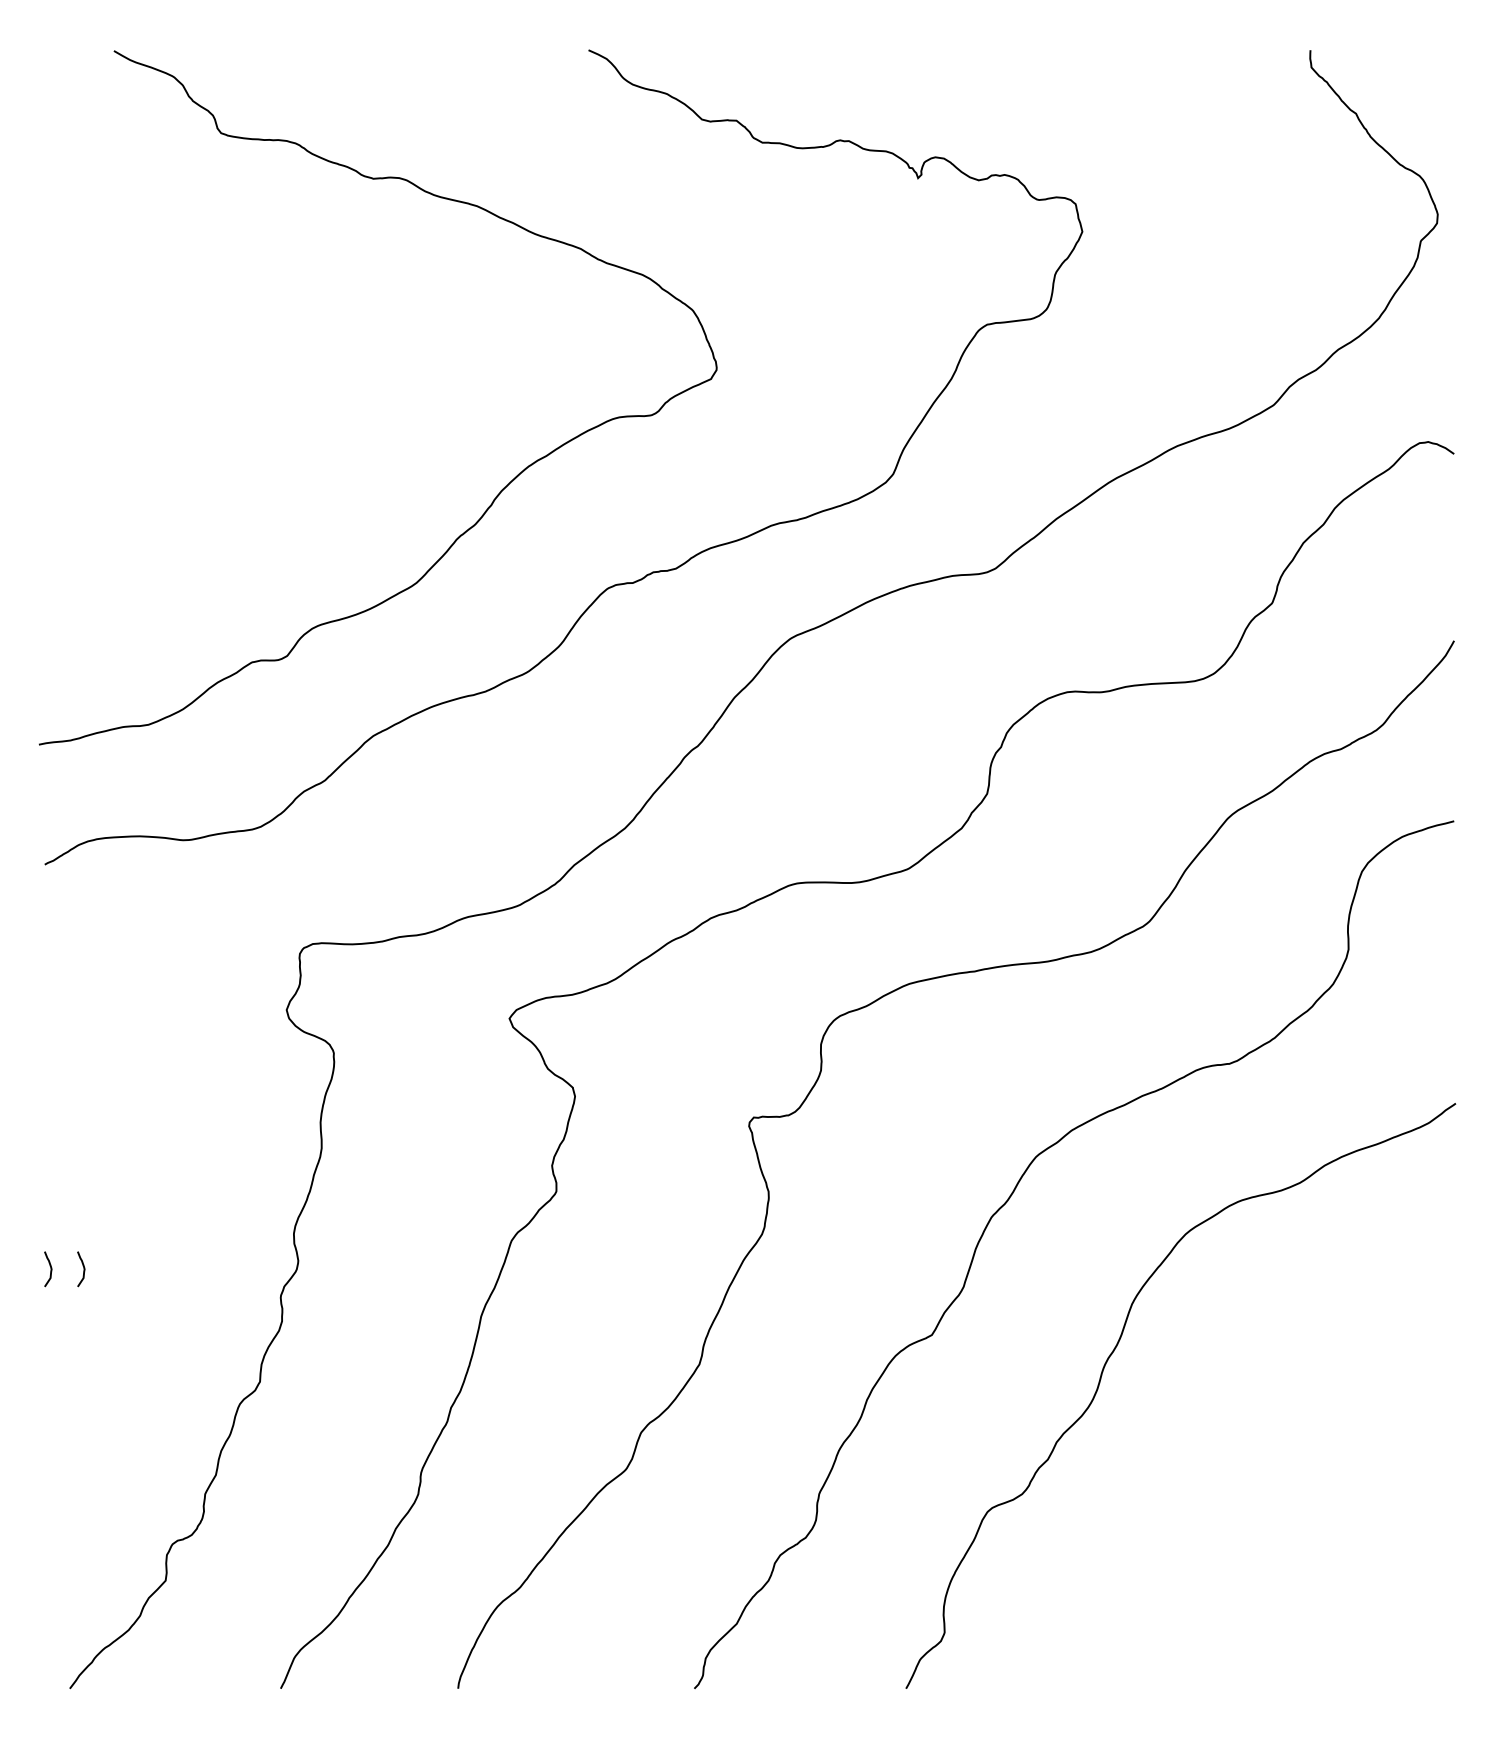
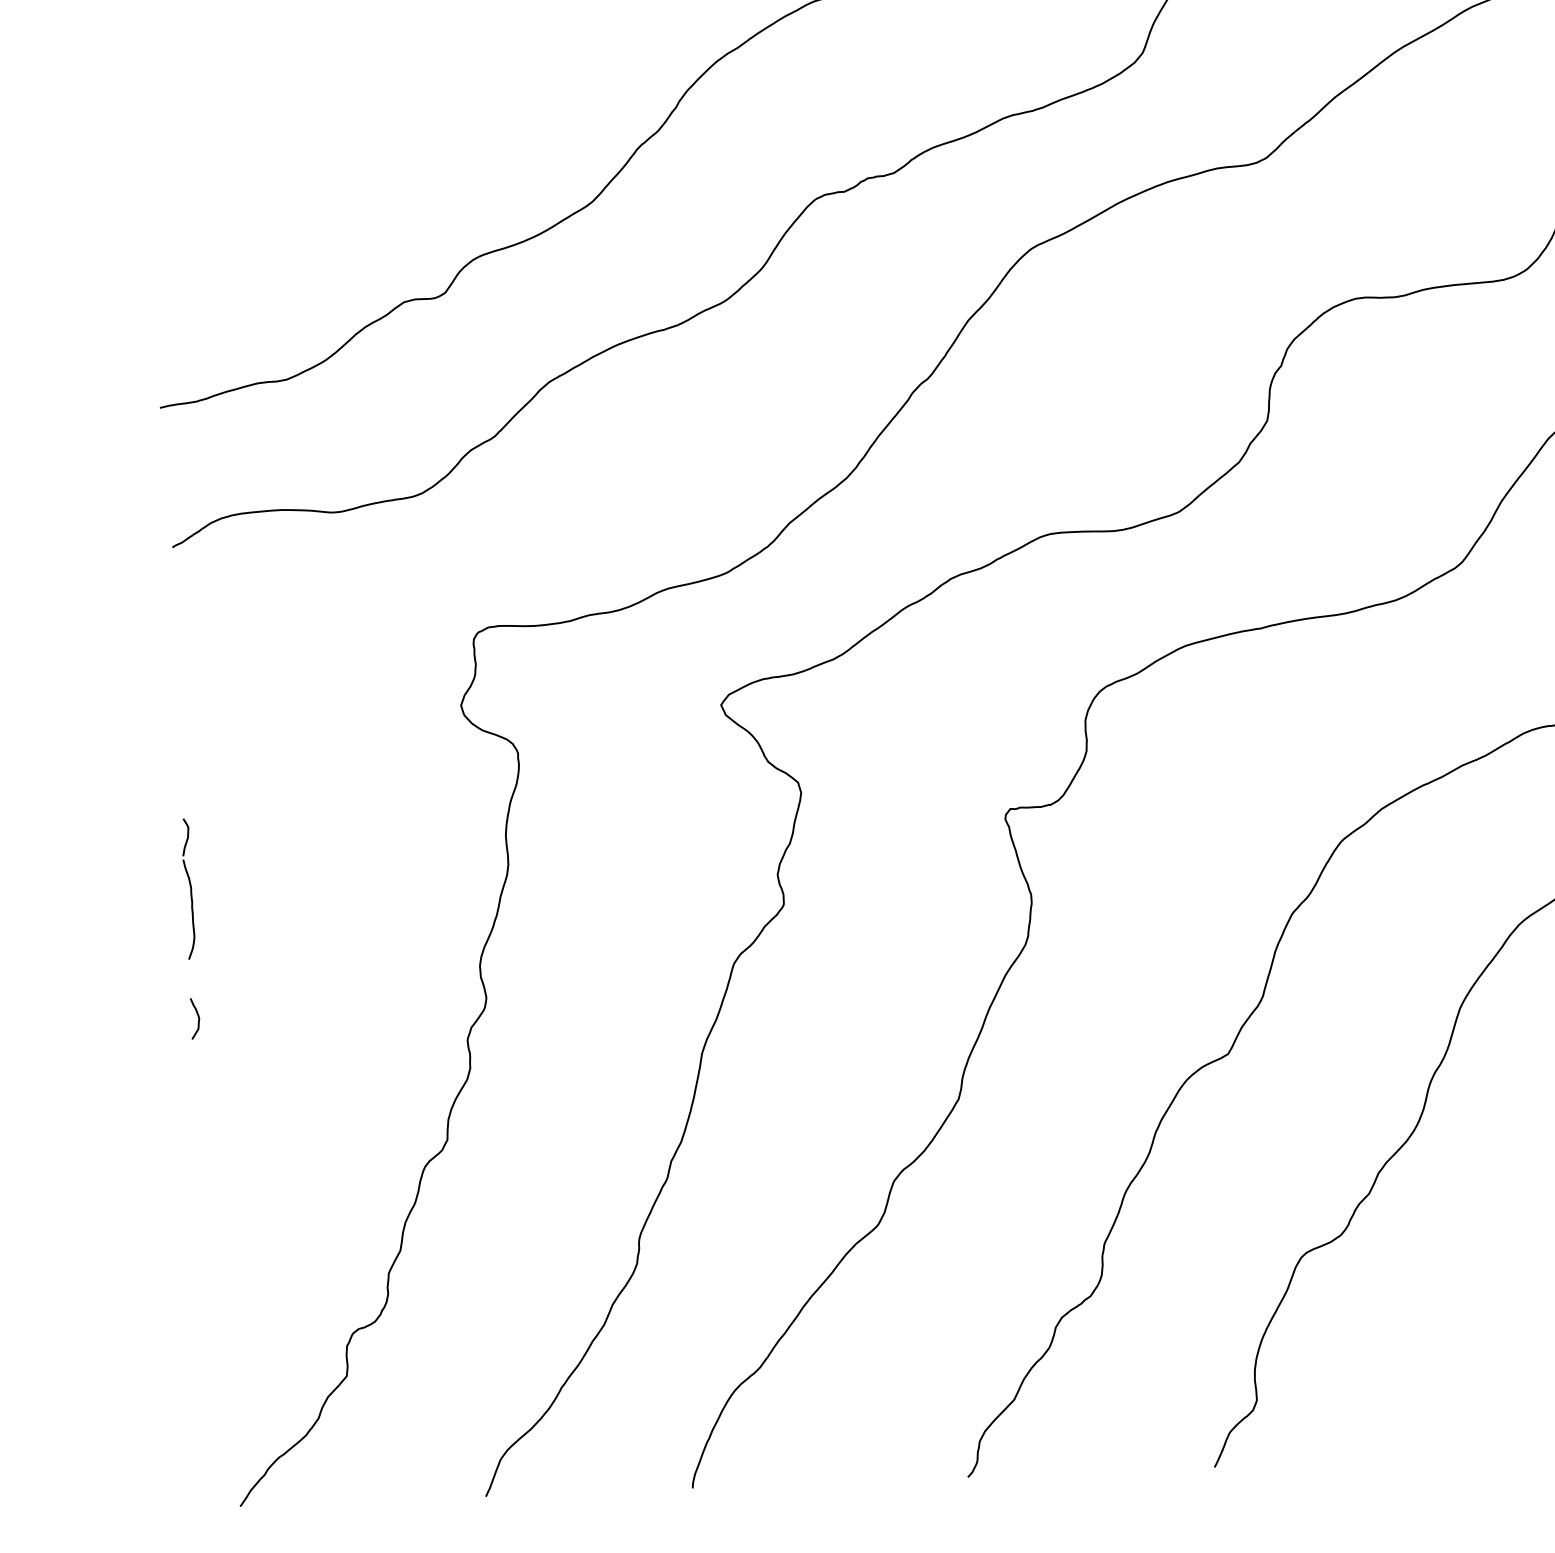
part: (46, 1157) -> (188, 888), added
curve: (83, 1269) -> (236, 1017), removed

